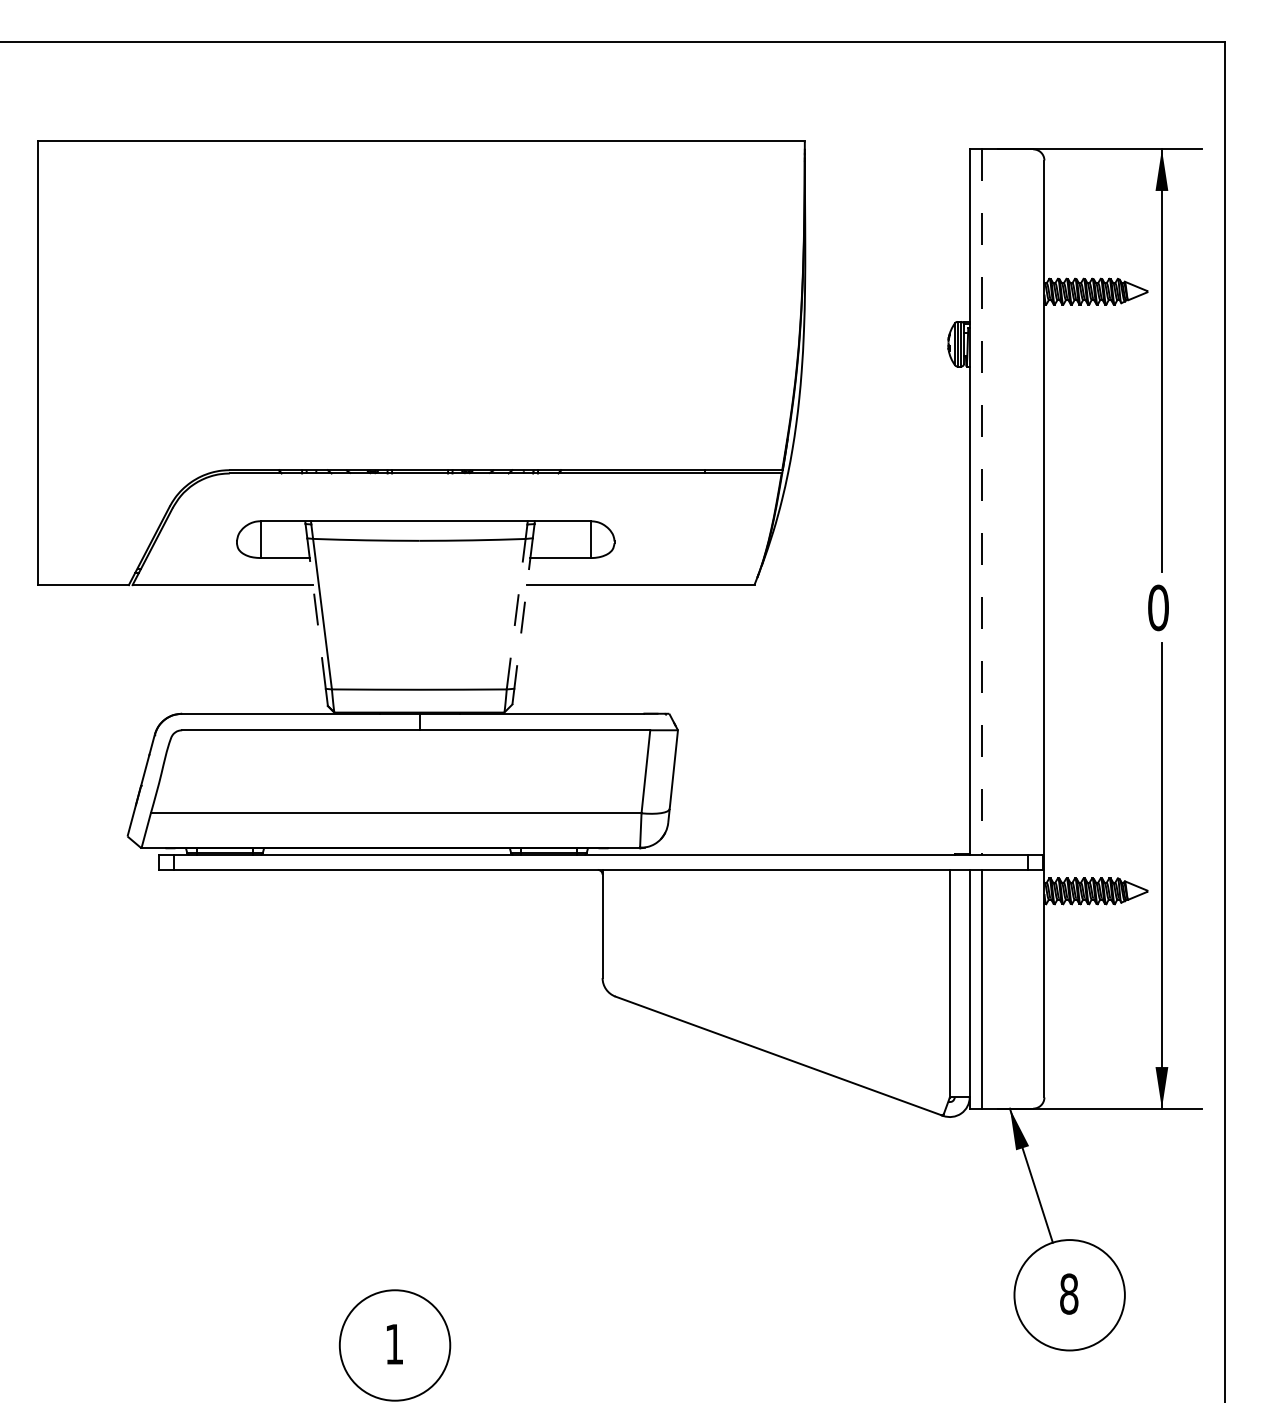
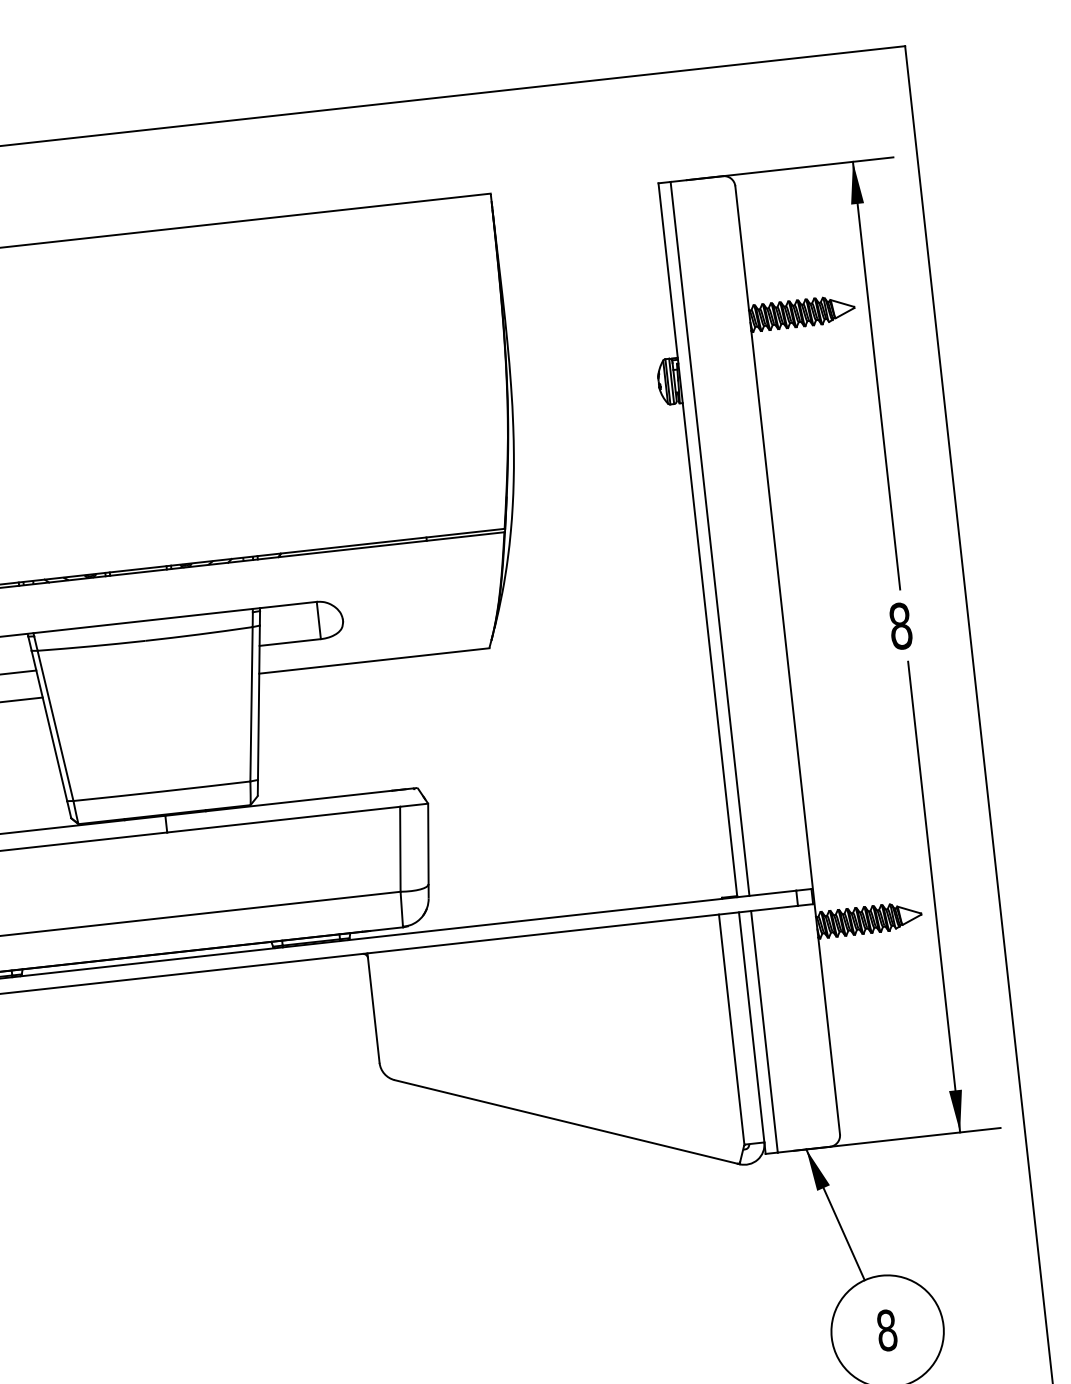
line: (981, 502) -> (709, 539), dashed -> solid
text: (1158, 607) -> (900, 625), 0 -> 8
line: (316, 613) -> (49, 725), dashed -> solid
line: (523, 613) -> (258, 702), dashed -> solid
line: (516, 614) -> (251, 704), dashed -> solid

